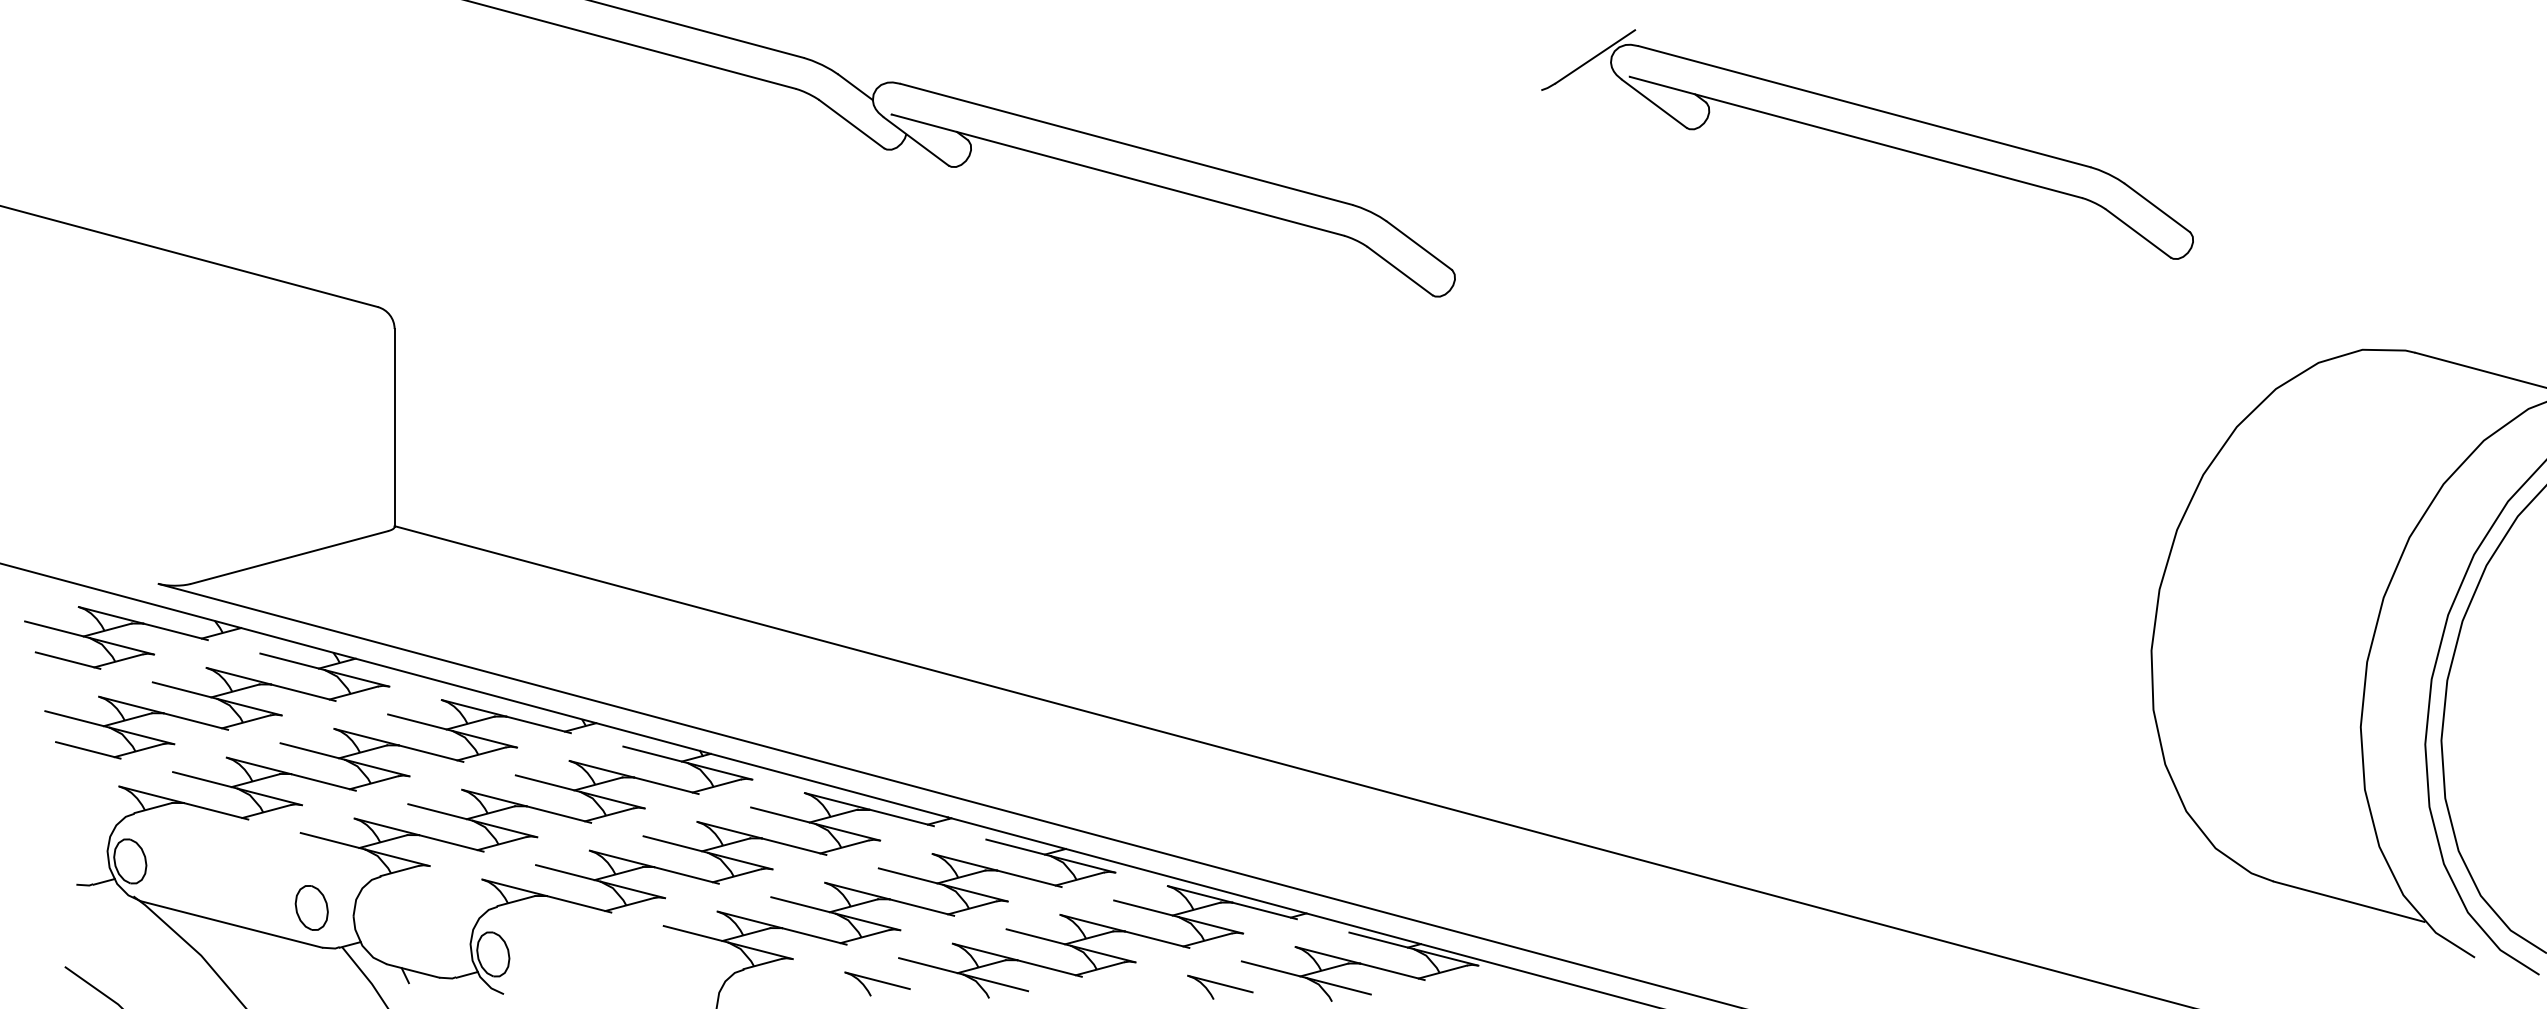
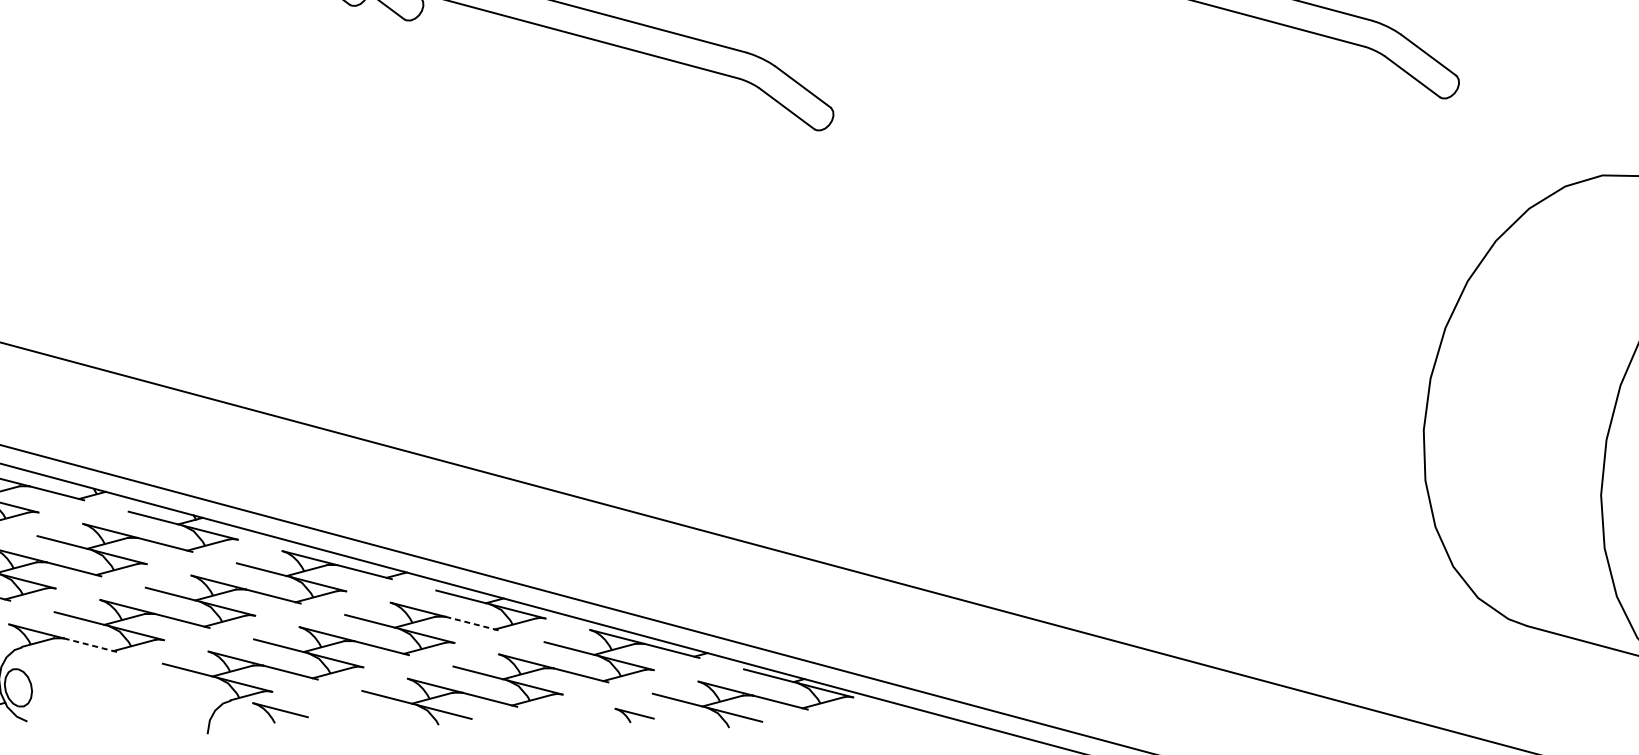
line: (1029, 878) -> (472, 623), solid -> dashed
line: (579, 904) -> (91, 645), solid -> dashed
part: (877, 983) -> (280, 712), moved
part: (1220, 986) -> (634, 715), size x0.7

